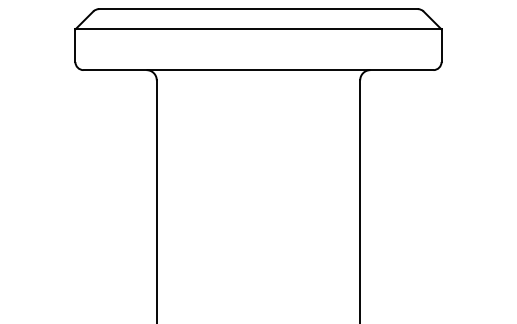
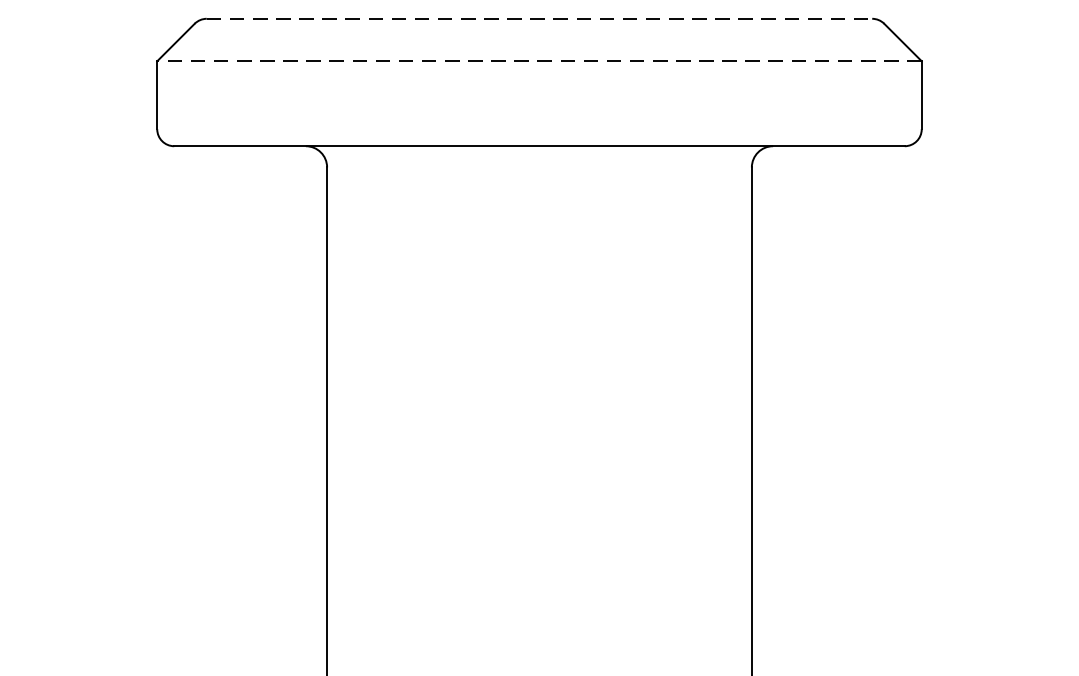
line: (258, 9) -> (539, 19), solid -> dashed
line: (258, 29) -> (539, 61), solid -> dashed

